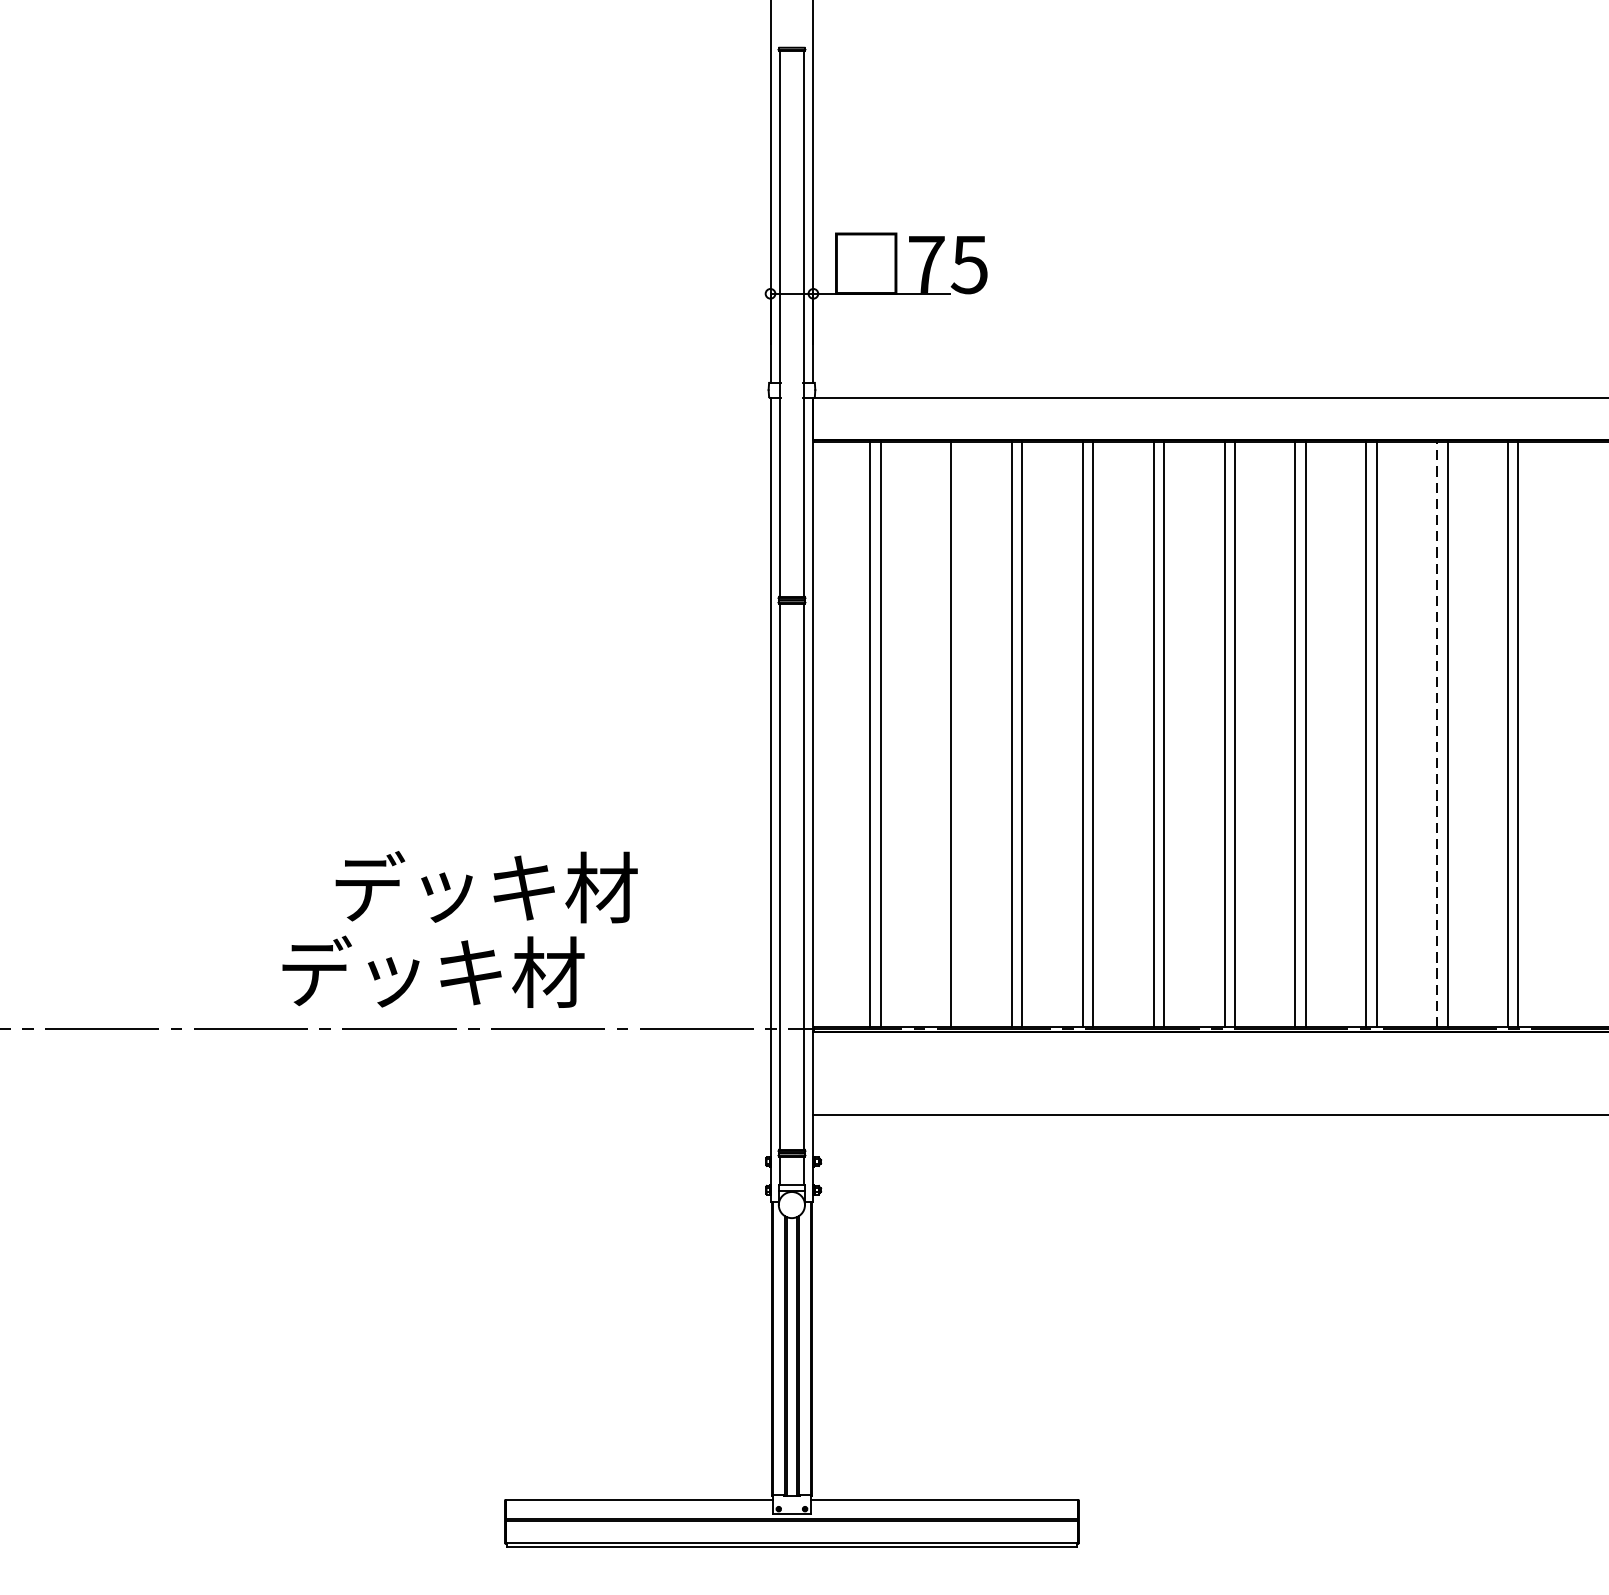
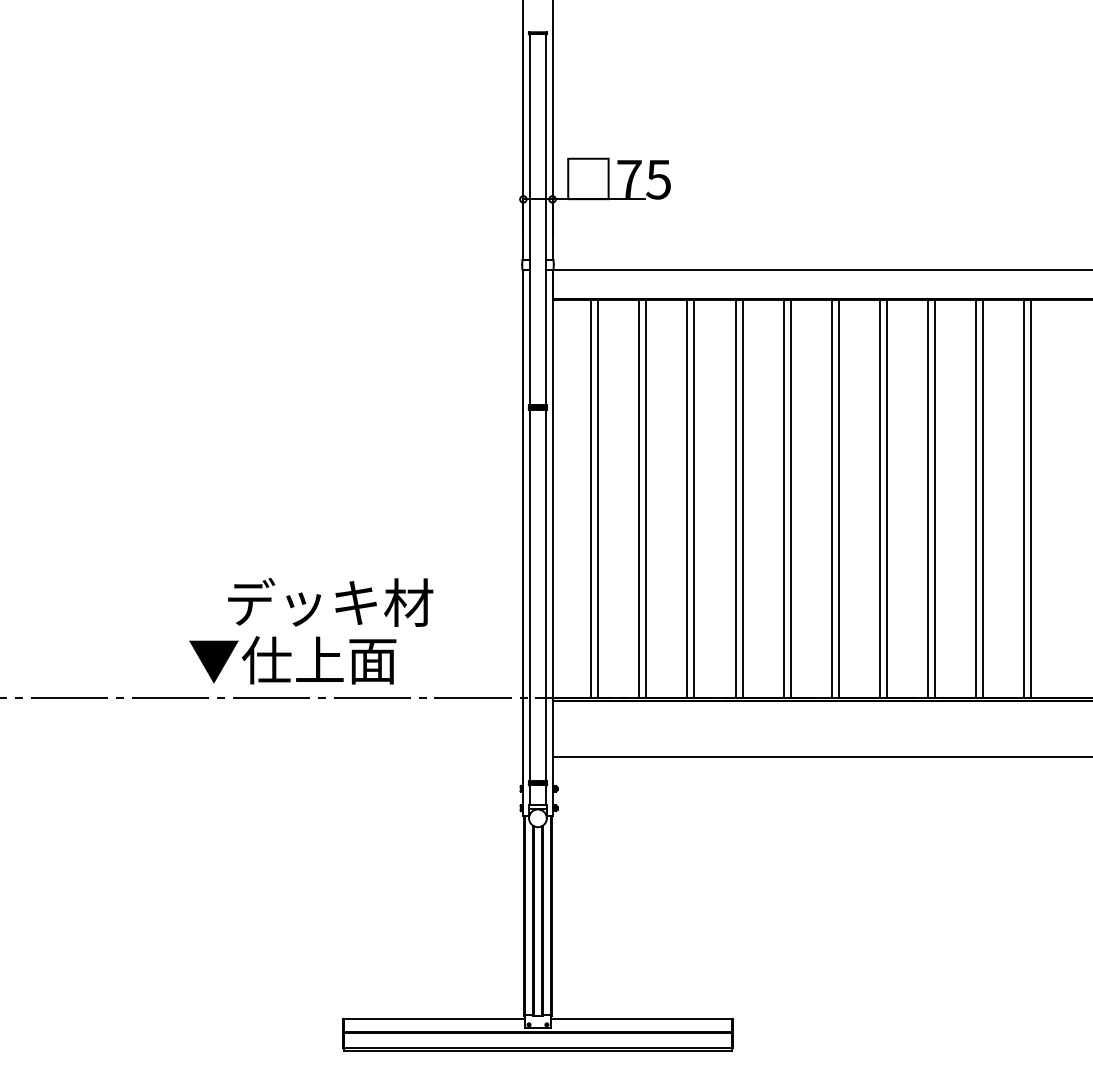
line: (941, 734) -> (639, 498), added
line: (1437, 734) -> (976, 498), dashed -> solid
text: (432, 971) -> (293, 659), デッキ材 -> ▼仕上面

